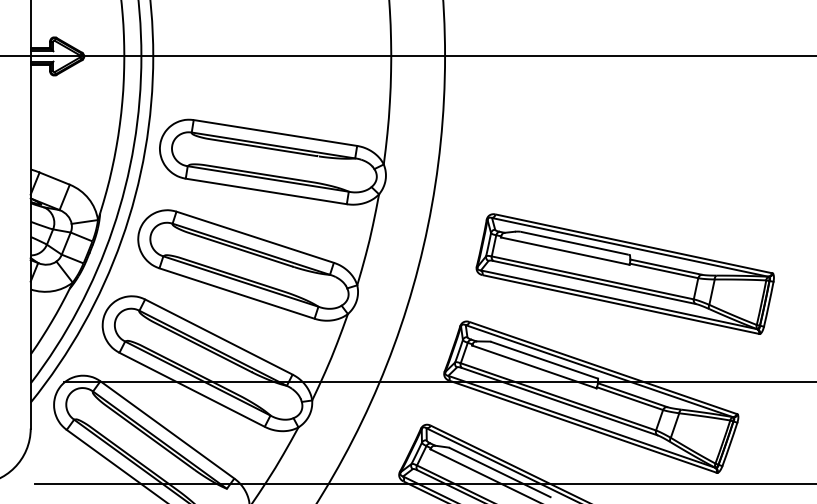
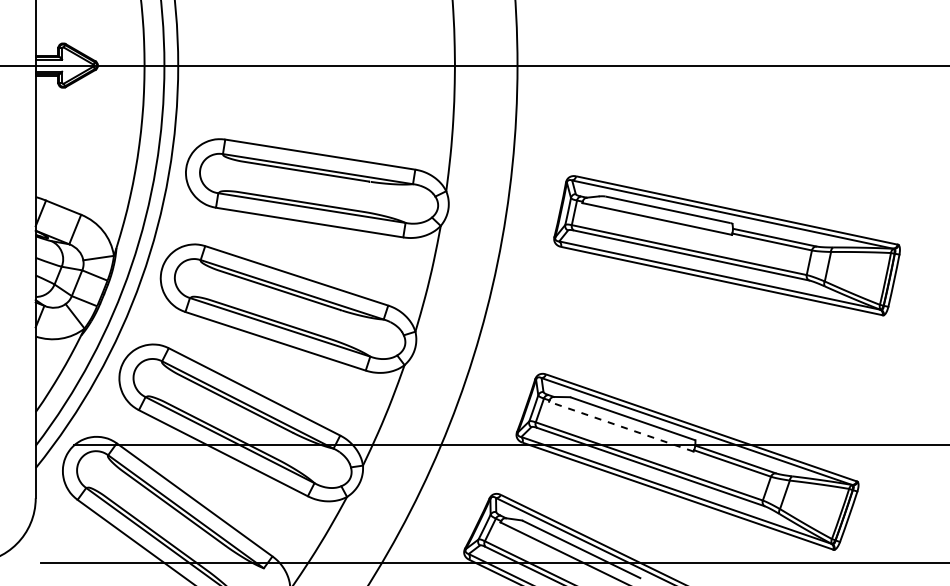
part: (624, 273) -> (726, 245), moved
line: (533, 366) -> (620, 426), solid -> dashed

